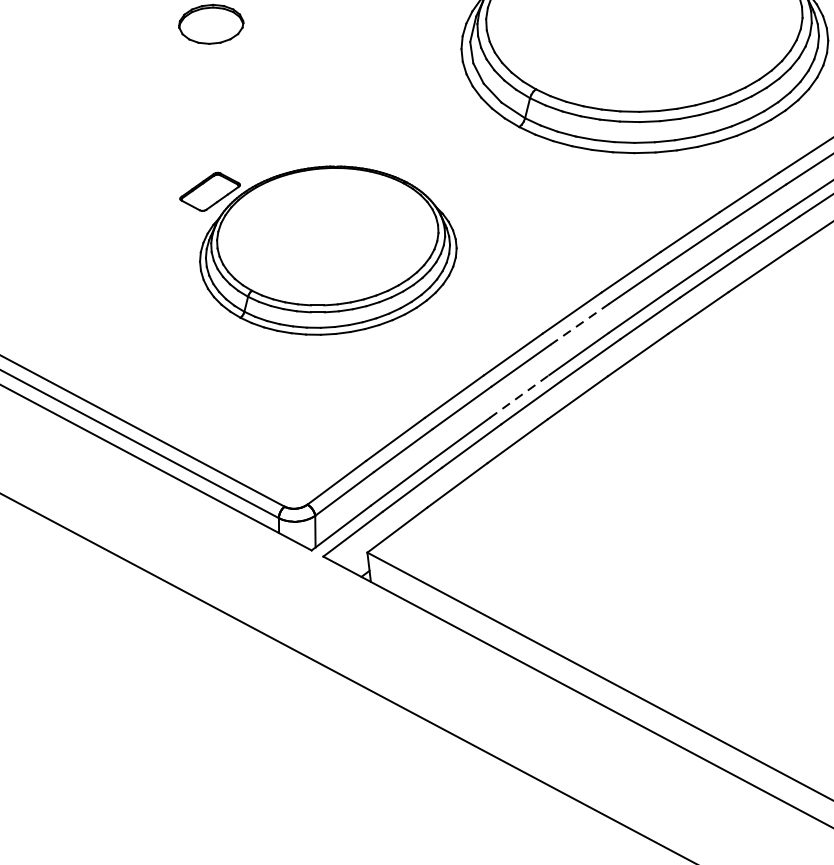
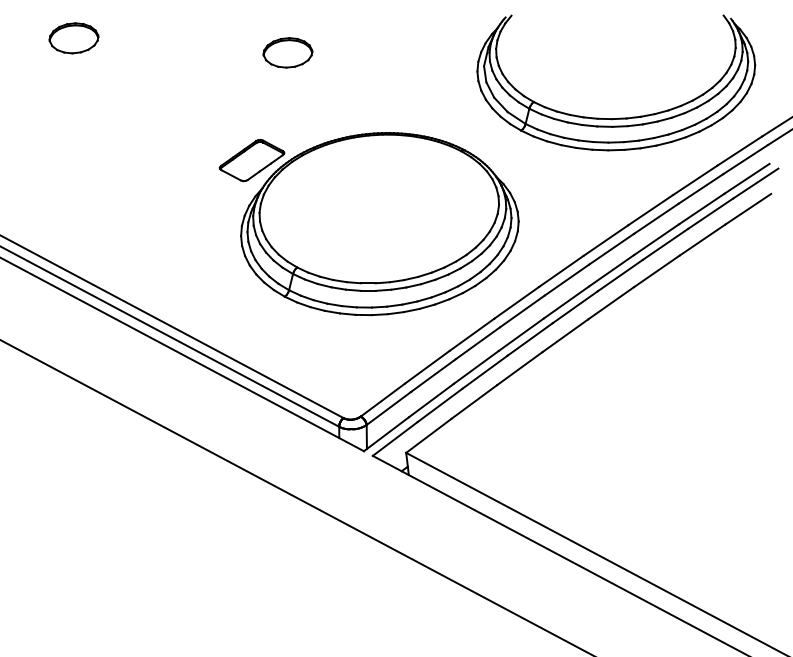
part: (317, 251) -> (368, 224), size x1.43
line: (580, 323) -> (567, 279), dashed -> solid
line: (519, 396) -> (521, 334), dashed -> solid

